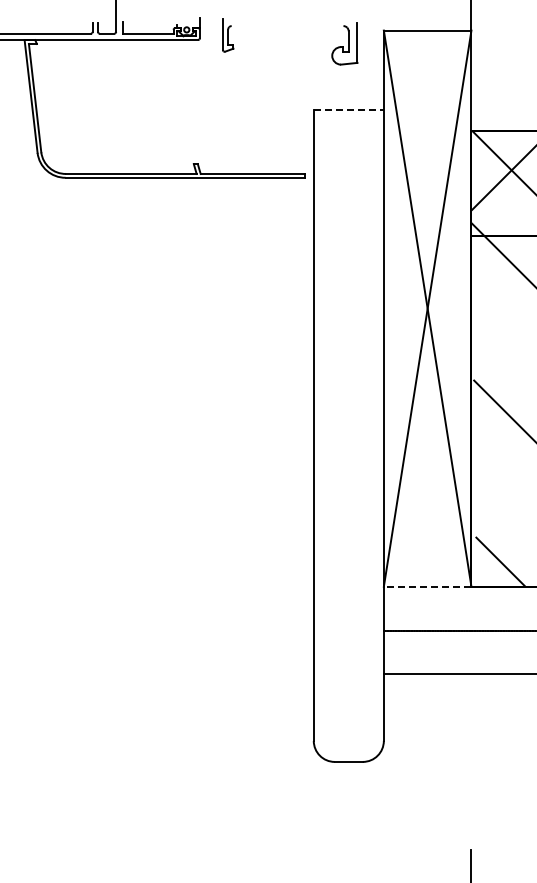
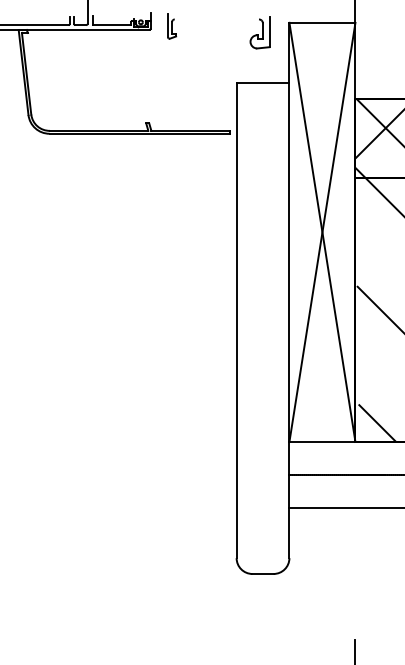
line: (349, 110) -> (263, 83), dashed -> solid
line: (427, 586) -> (322, 441), dashed -> solid

